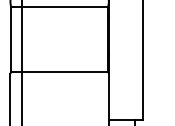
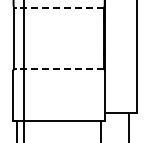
line: (60, 7) -> (59, 8), solid -> dashed
line: (60, 71) -> (59, 68), solid -> dashed

